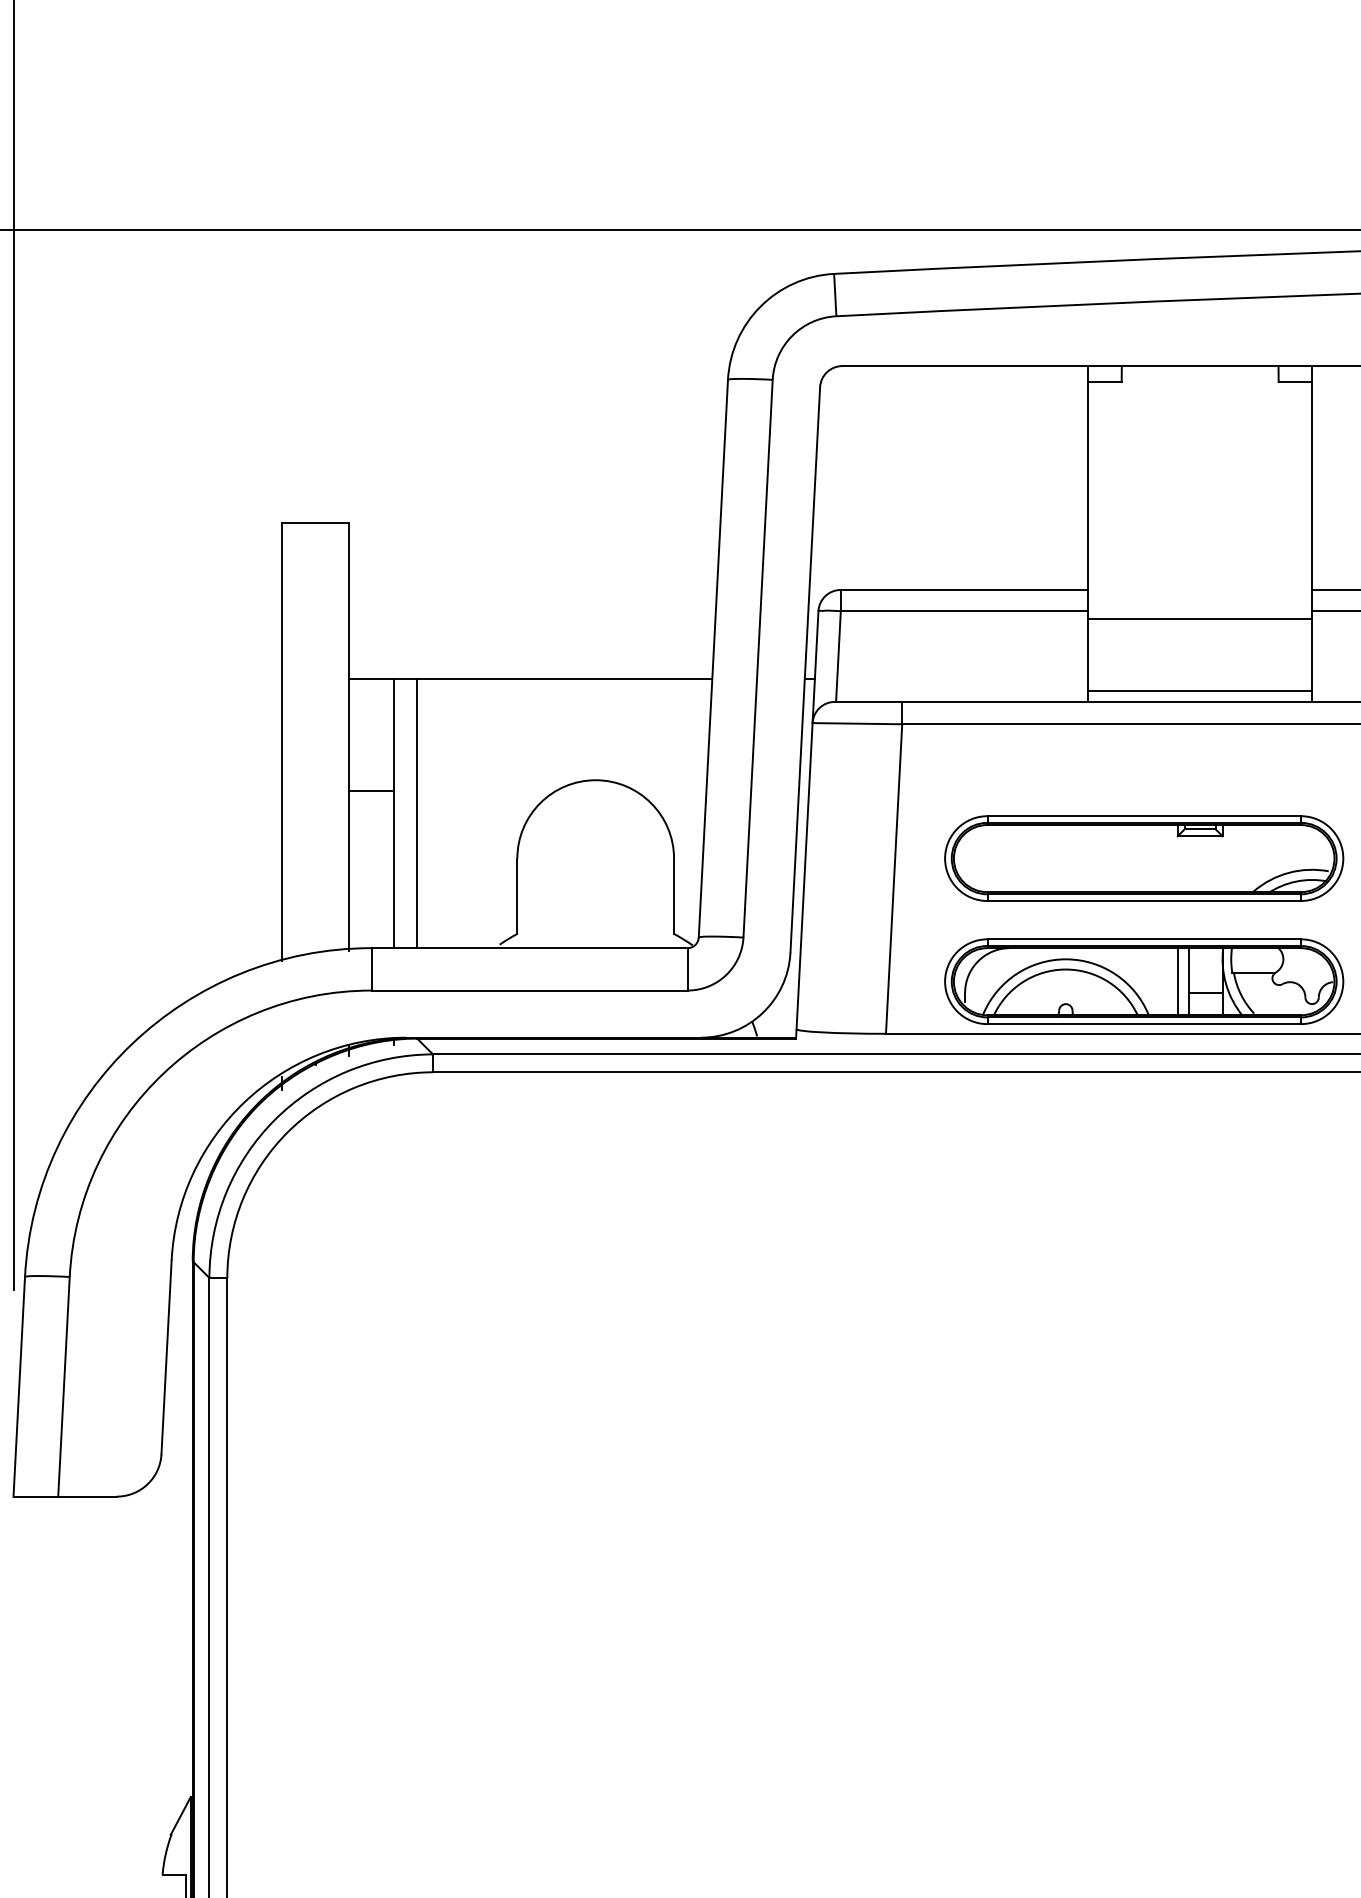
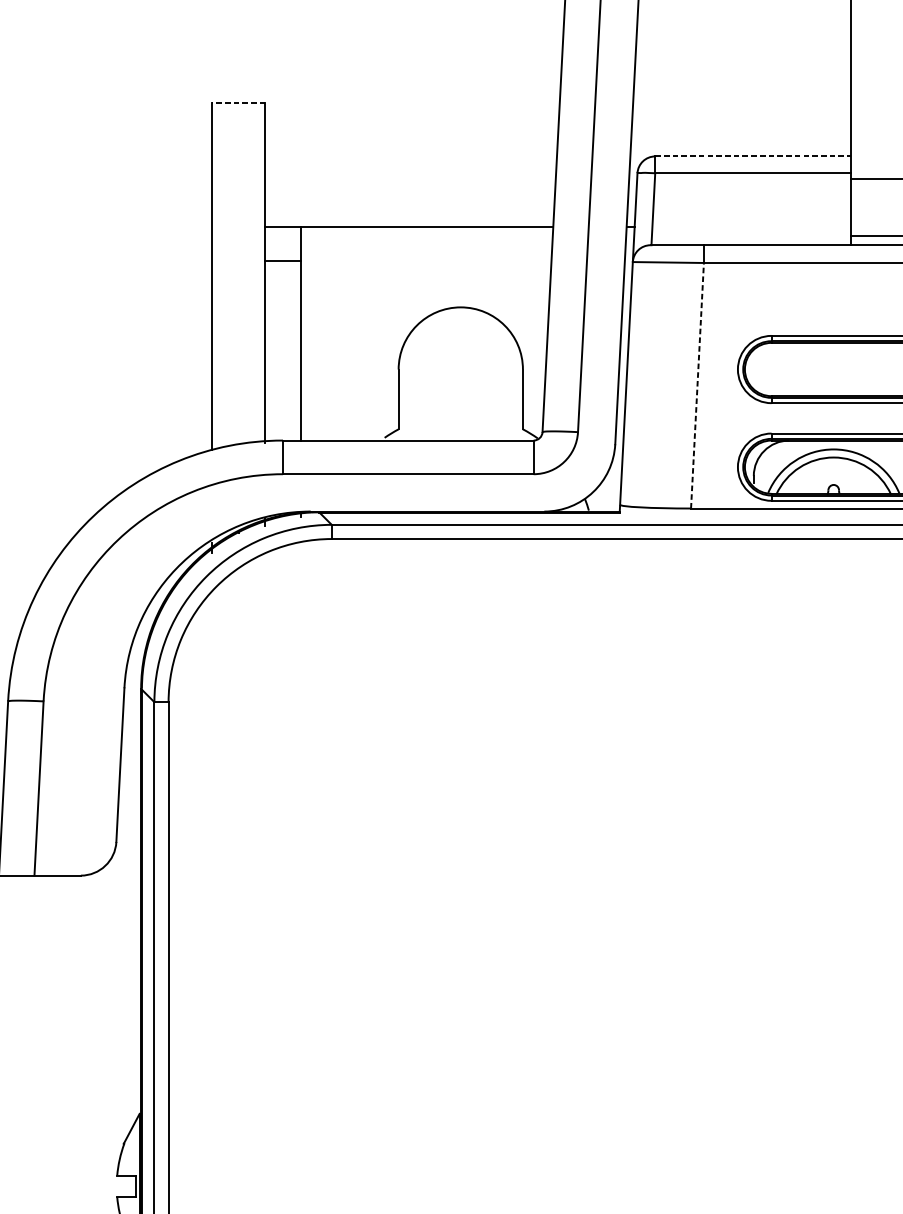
line: (315, 522) -> (238, 102), solid -> dashed
line: (964, 589) -> (753, 156), solid -> dashed
line: (371, 791) -> (282, 260), moved
line: (416, 813) -> (318, 333), removed
line: (894, 879) -> (697, 386), solid -> dashed

